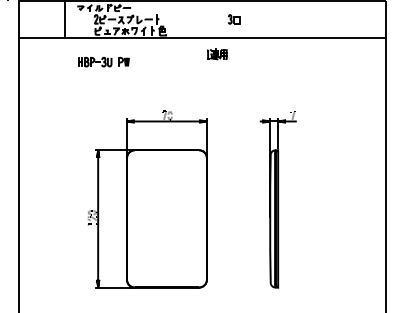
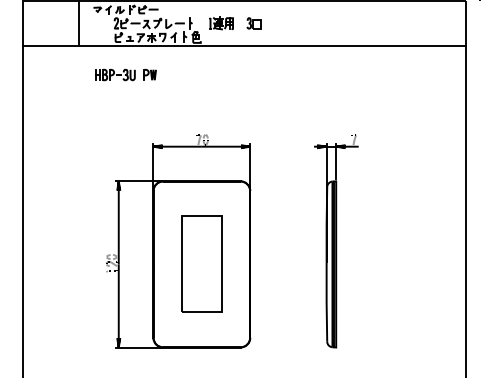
part: (234, 19) -> (254, 23), moved
part: (217, 54) -> (221, 23), moved
part: (166, 218) -> (201, 263), added

